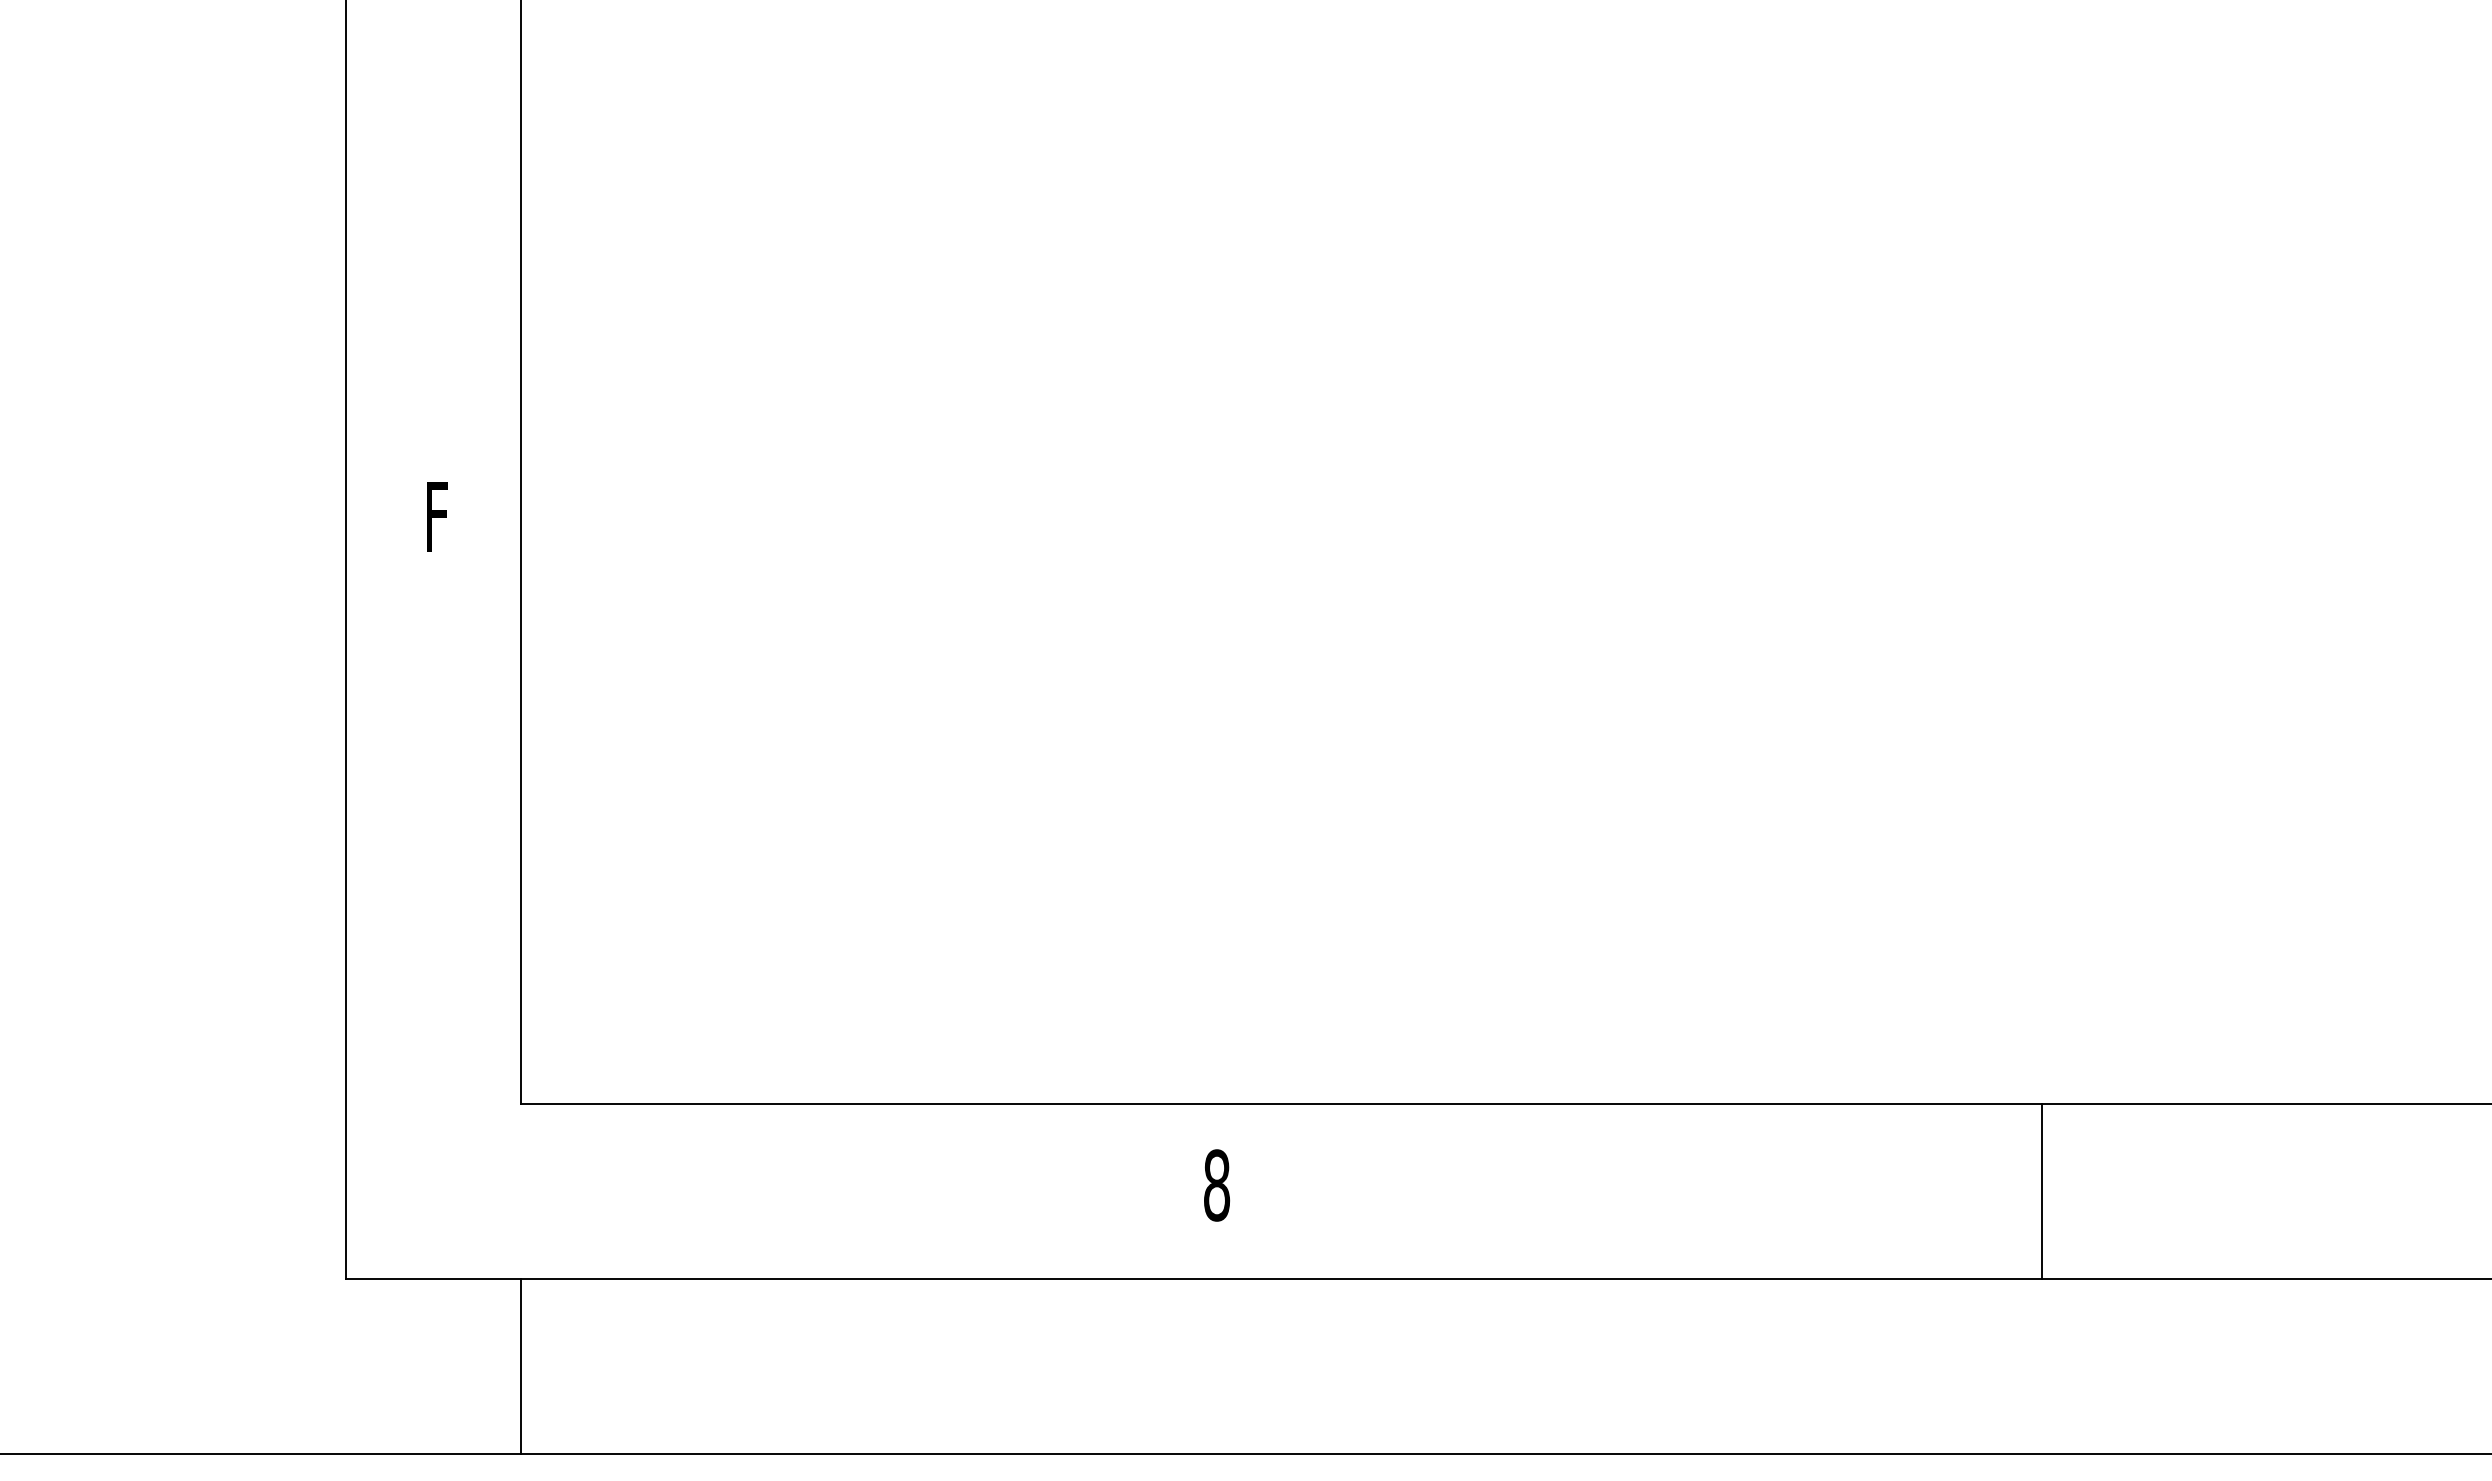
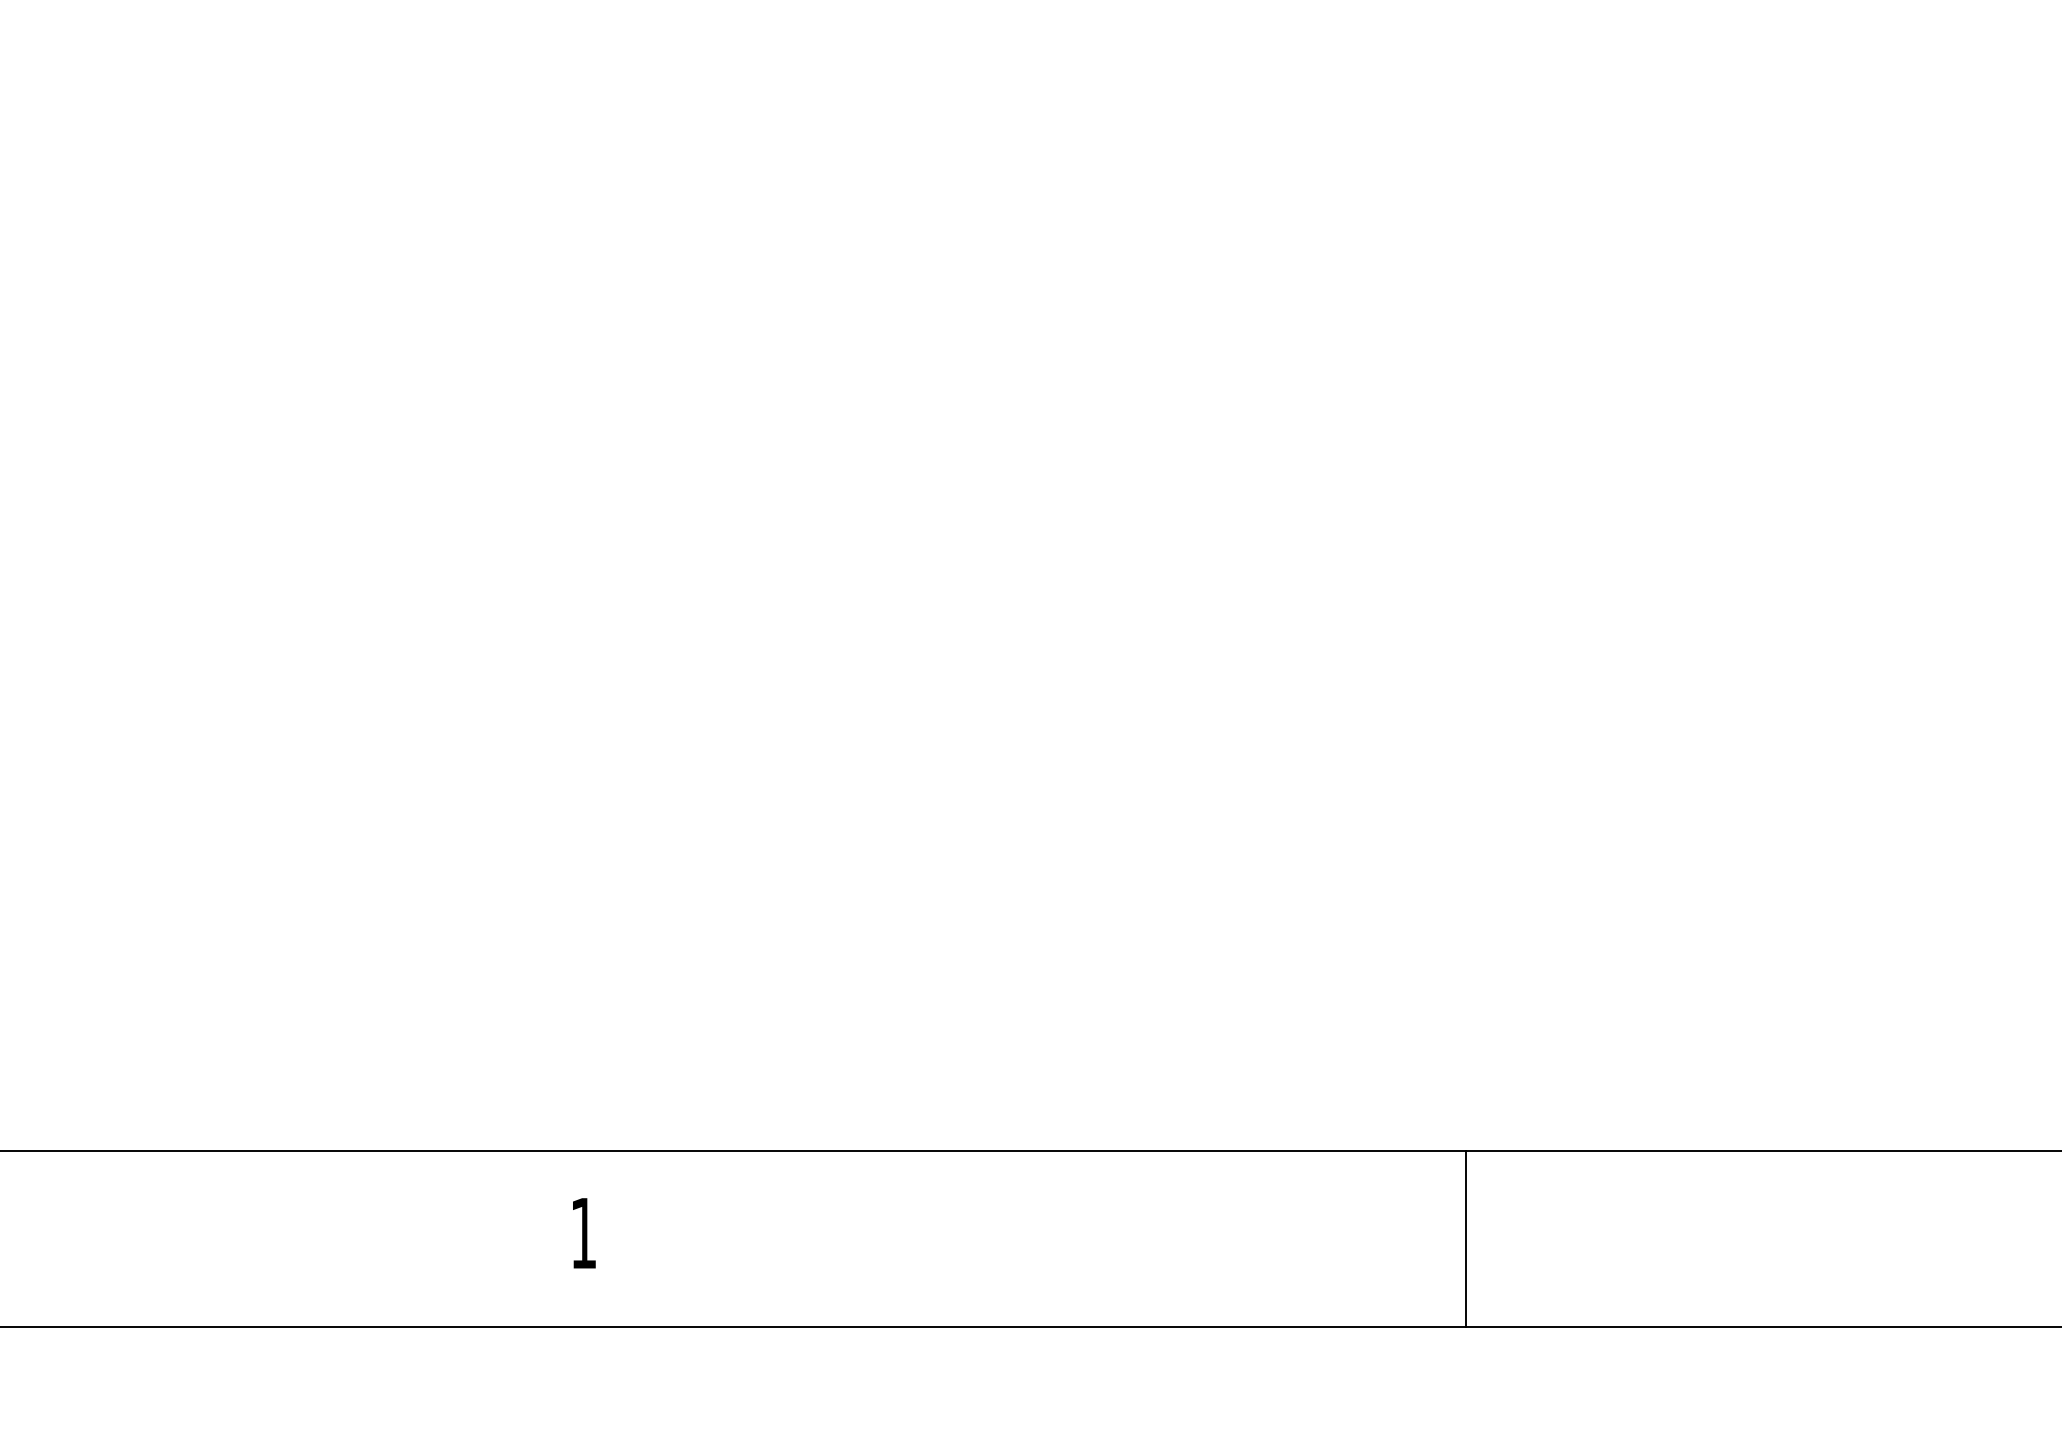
text: (1217, 1185) -> (584, 1233), 8 -> 1
line: (2042, 1190) -> (1465, 1238), moved

